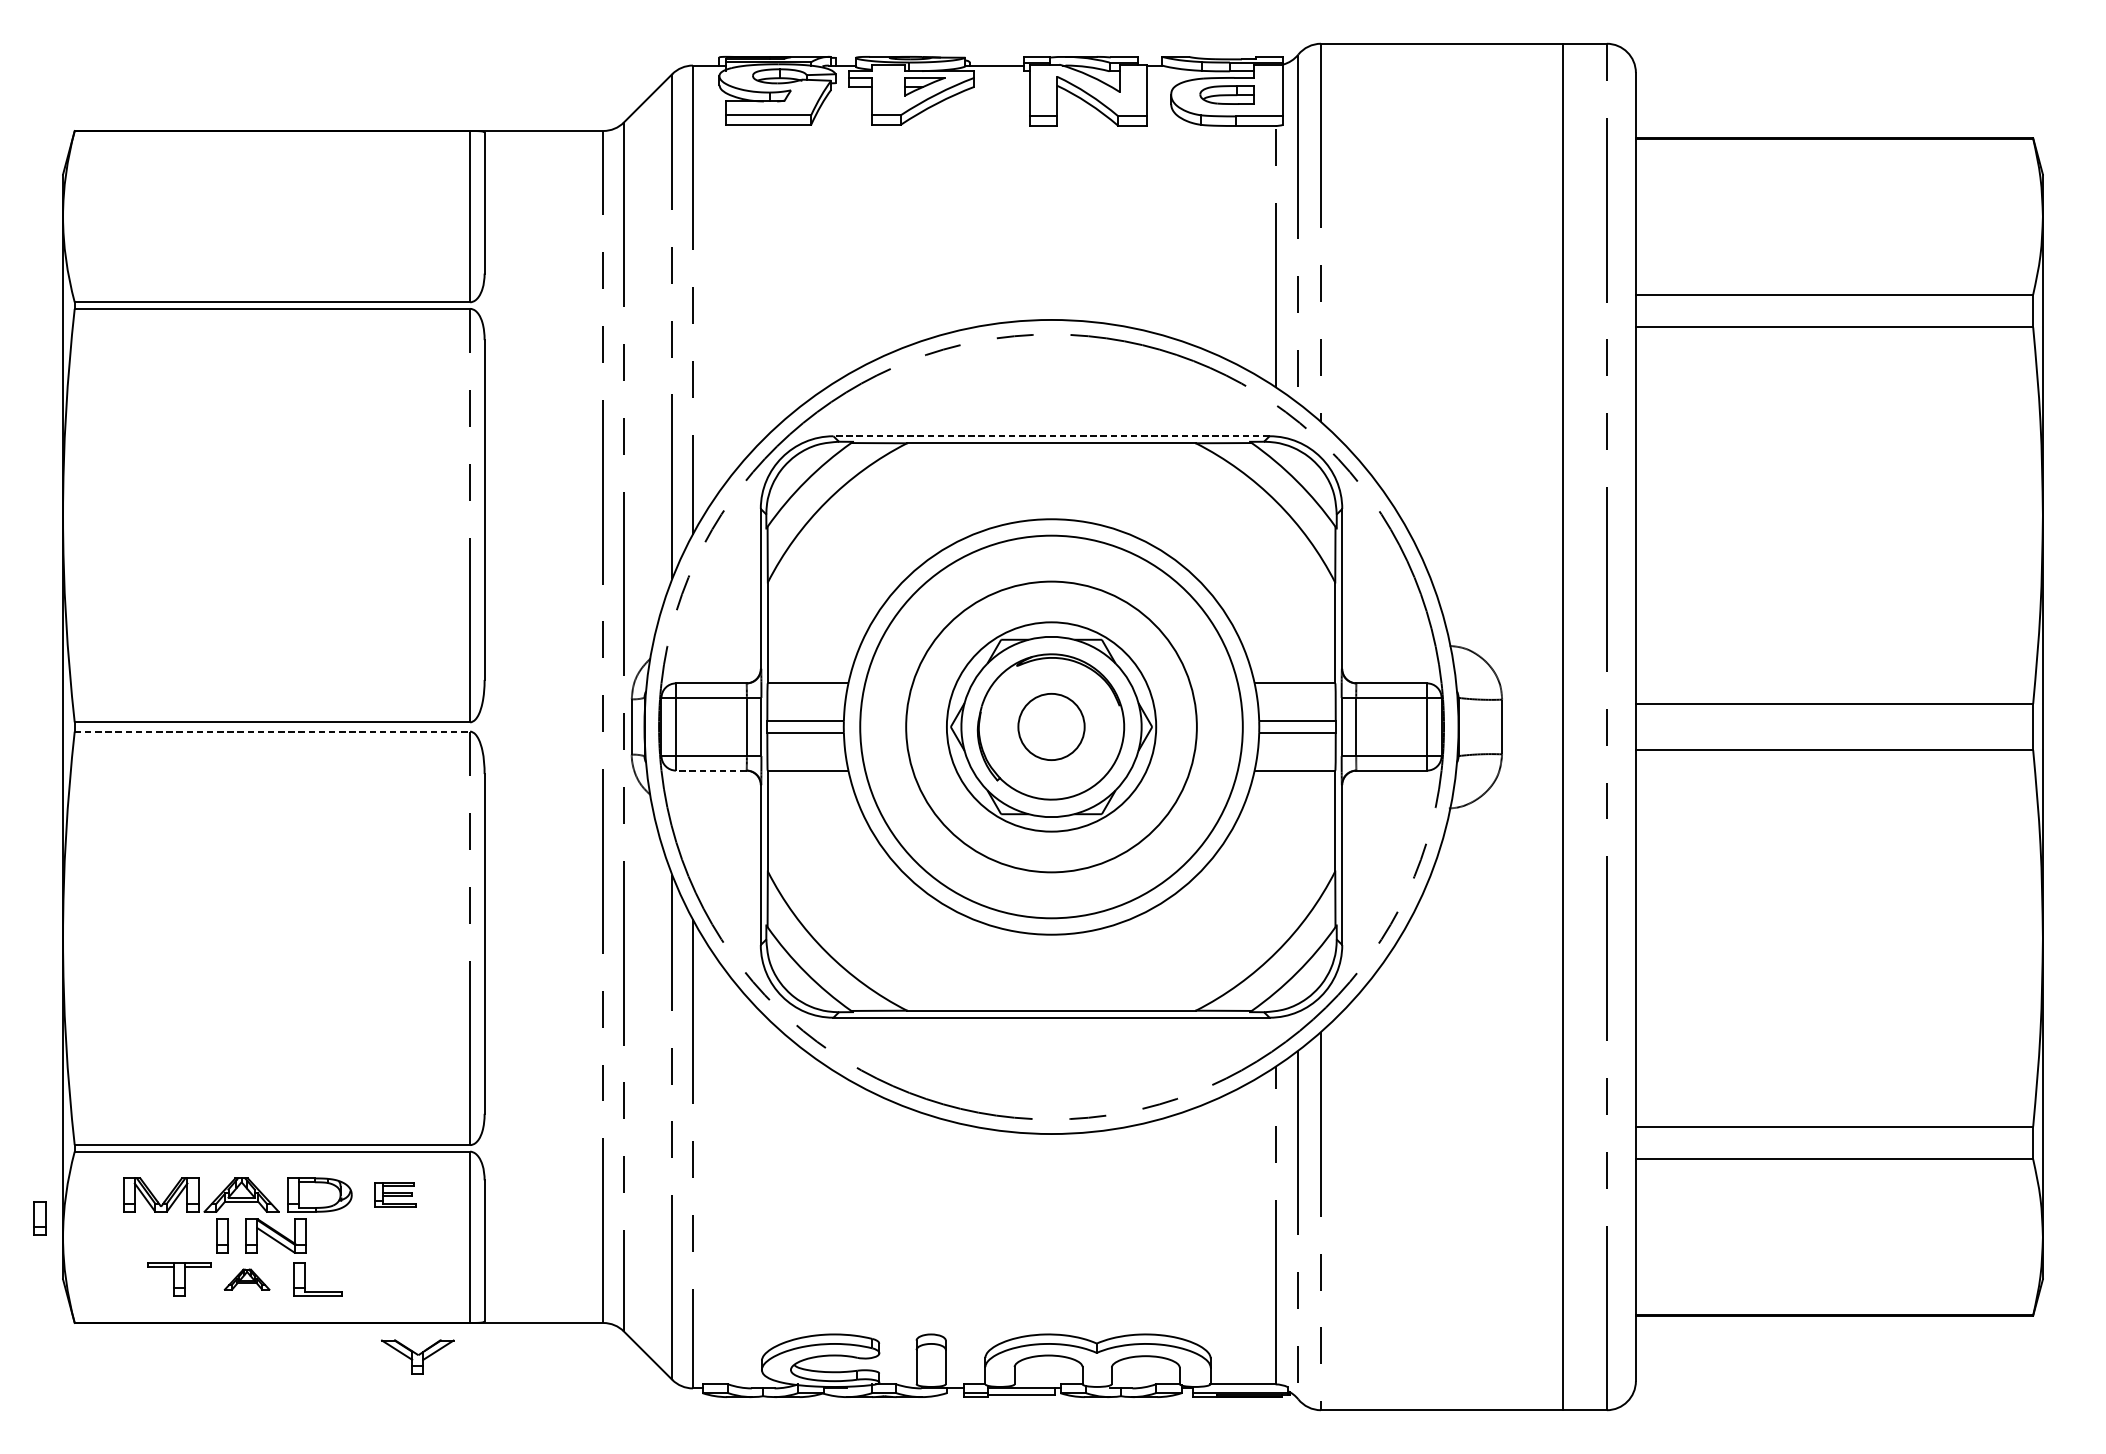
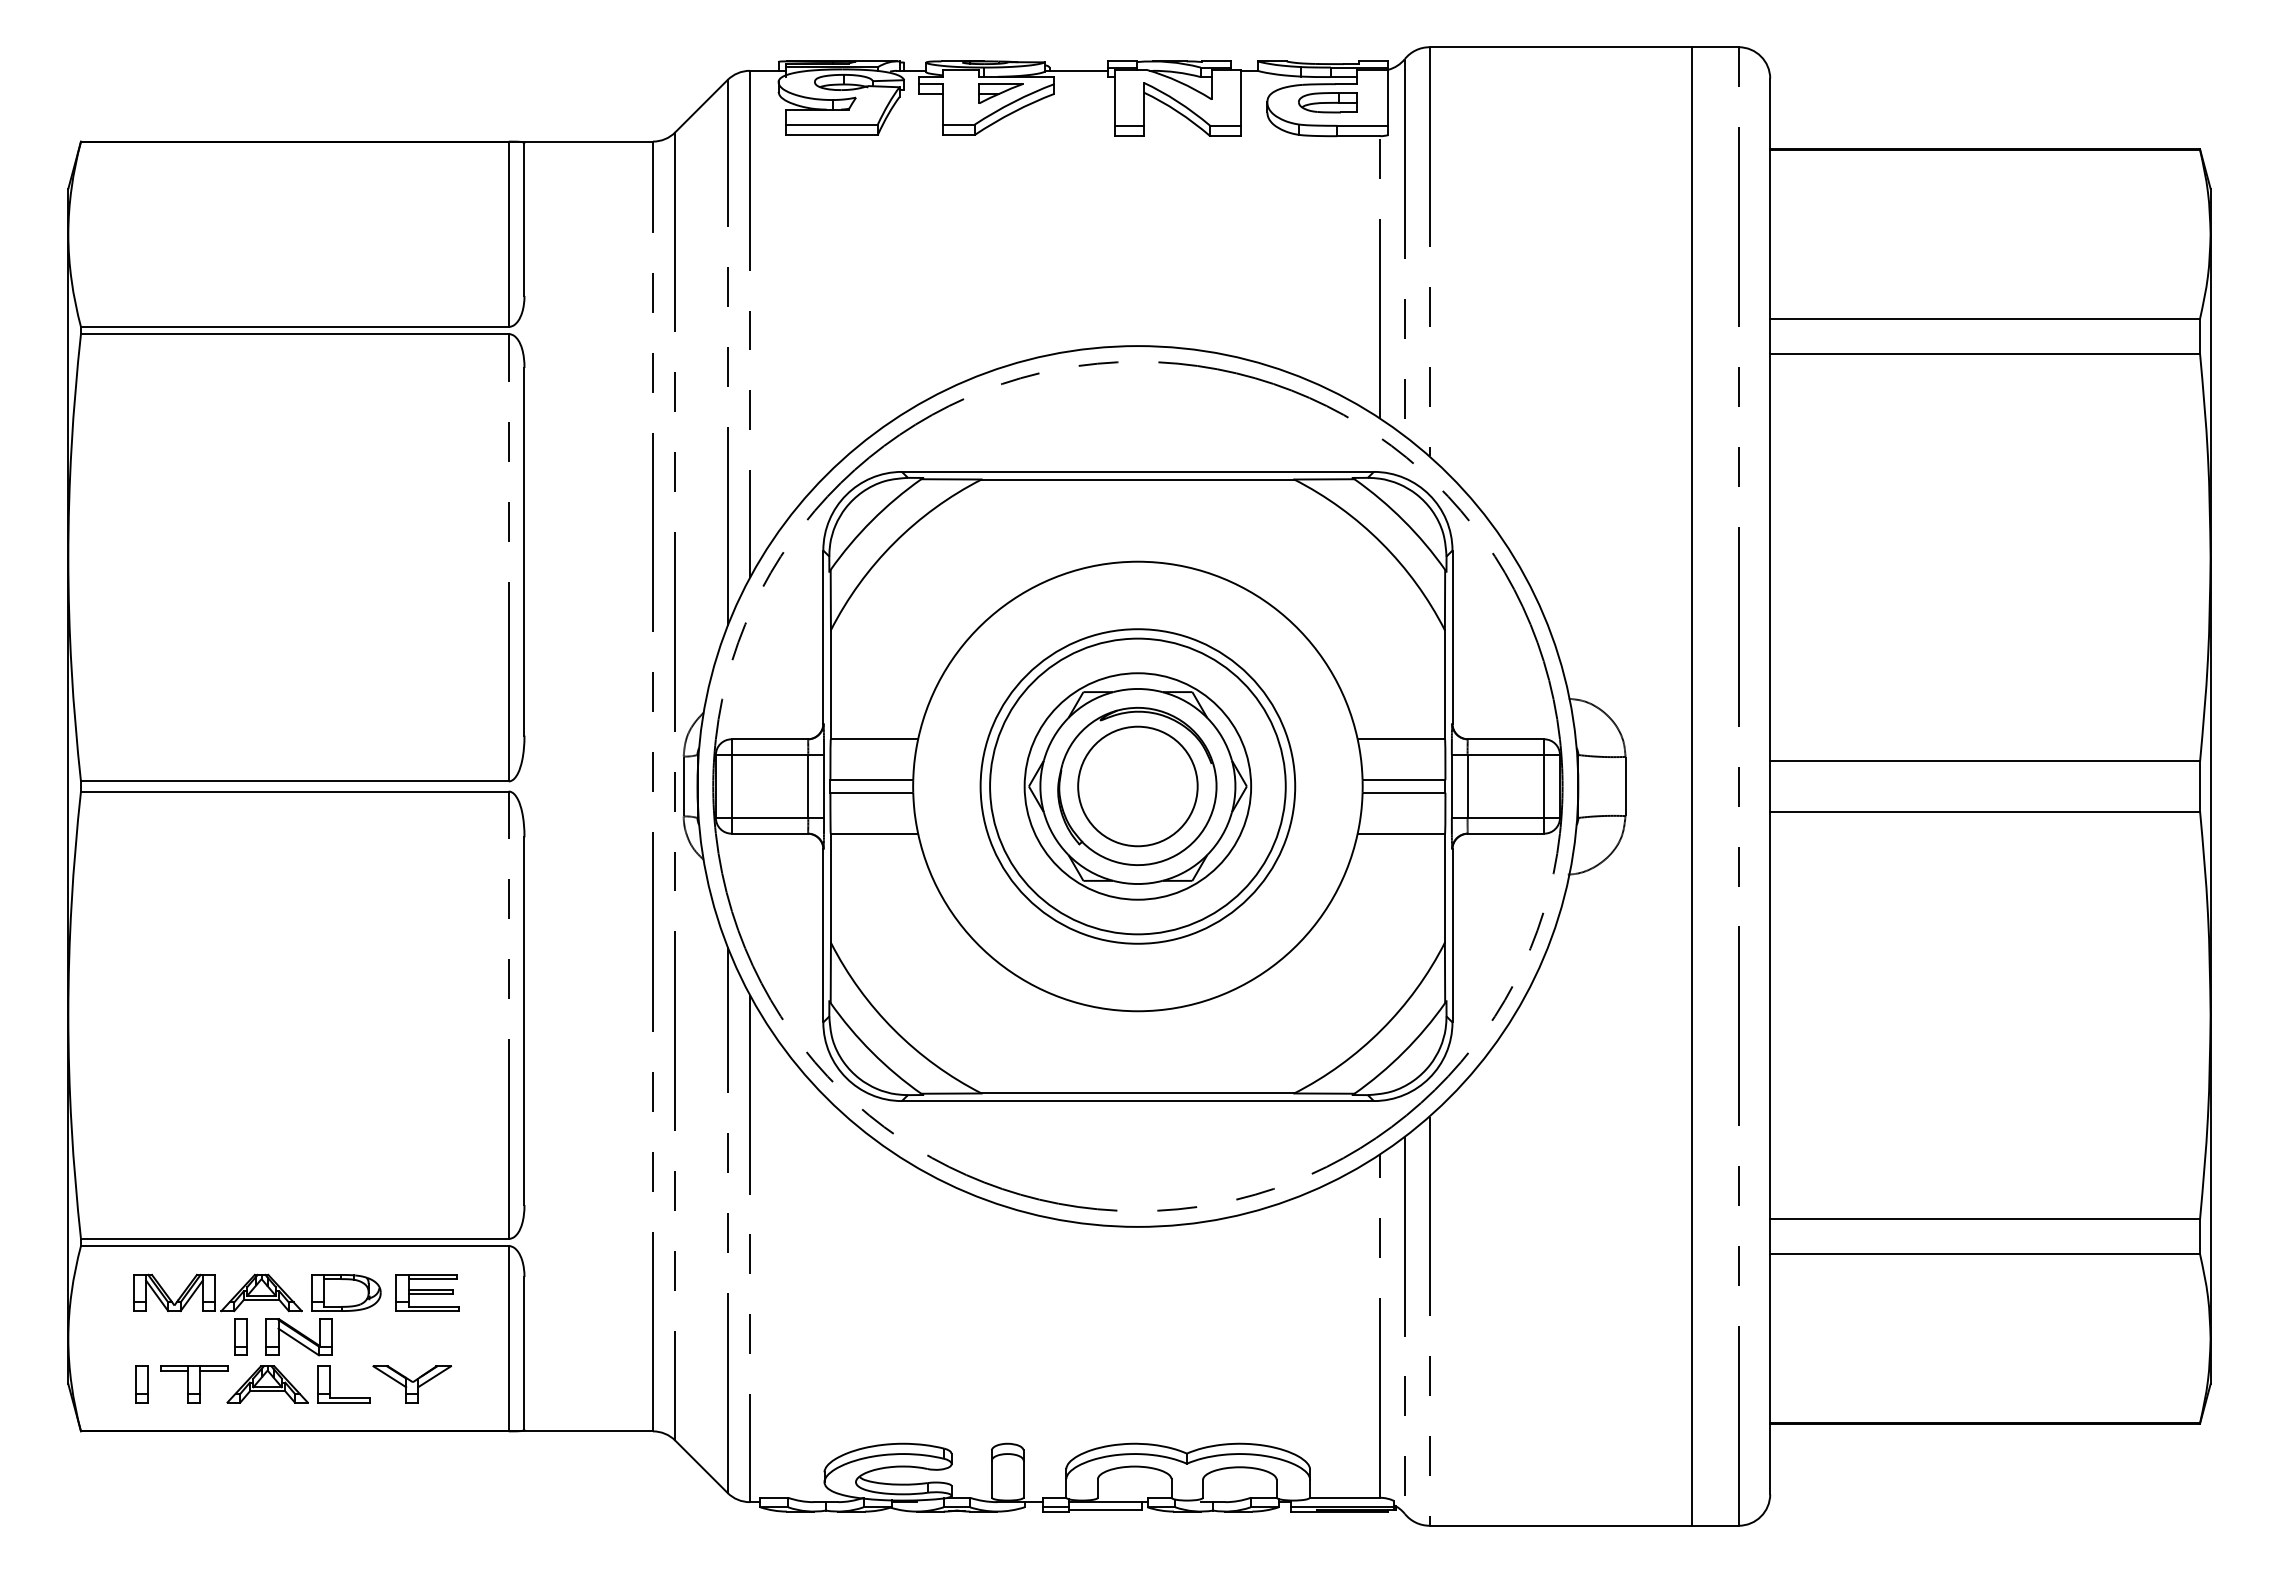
line: (1051, 435) -> (1137, 471), dashed -> solid
circle: (1051, 727) -> (1137, 786), size x0.71
circle: (1051, 727) -> (1137, 786), size x1.67
line: (272, 731) -> (294, 791), dashed -> solid
line: (711, 770) -> (769, 833), dashed -> solid
part: (394, 1194) -> (427, 1292), size x1.43
part: (39, 1218) -> (141, 1384), moved
part: (247, 1279) -> (267, 1384), size x1.67
part: (417, 1357) -> (411, 1384), moved

